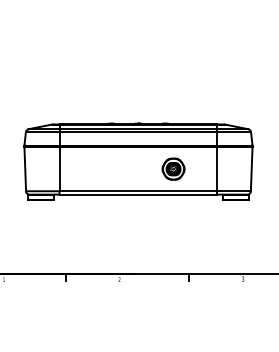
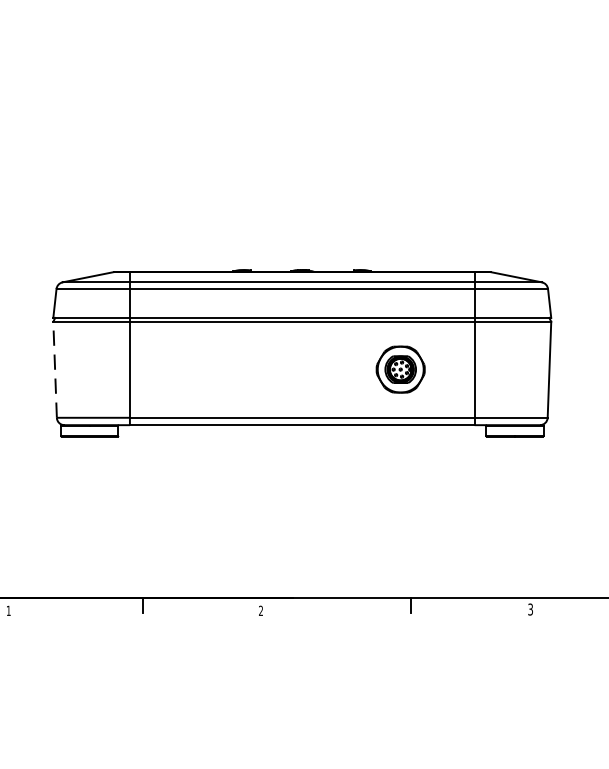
line: (25, 168) -> (55, 368), solid -> dashed
part: (173, 168) -> (400, 368), moved

